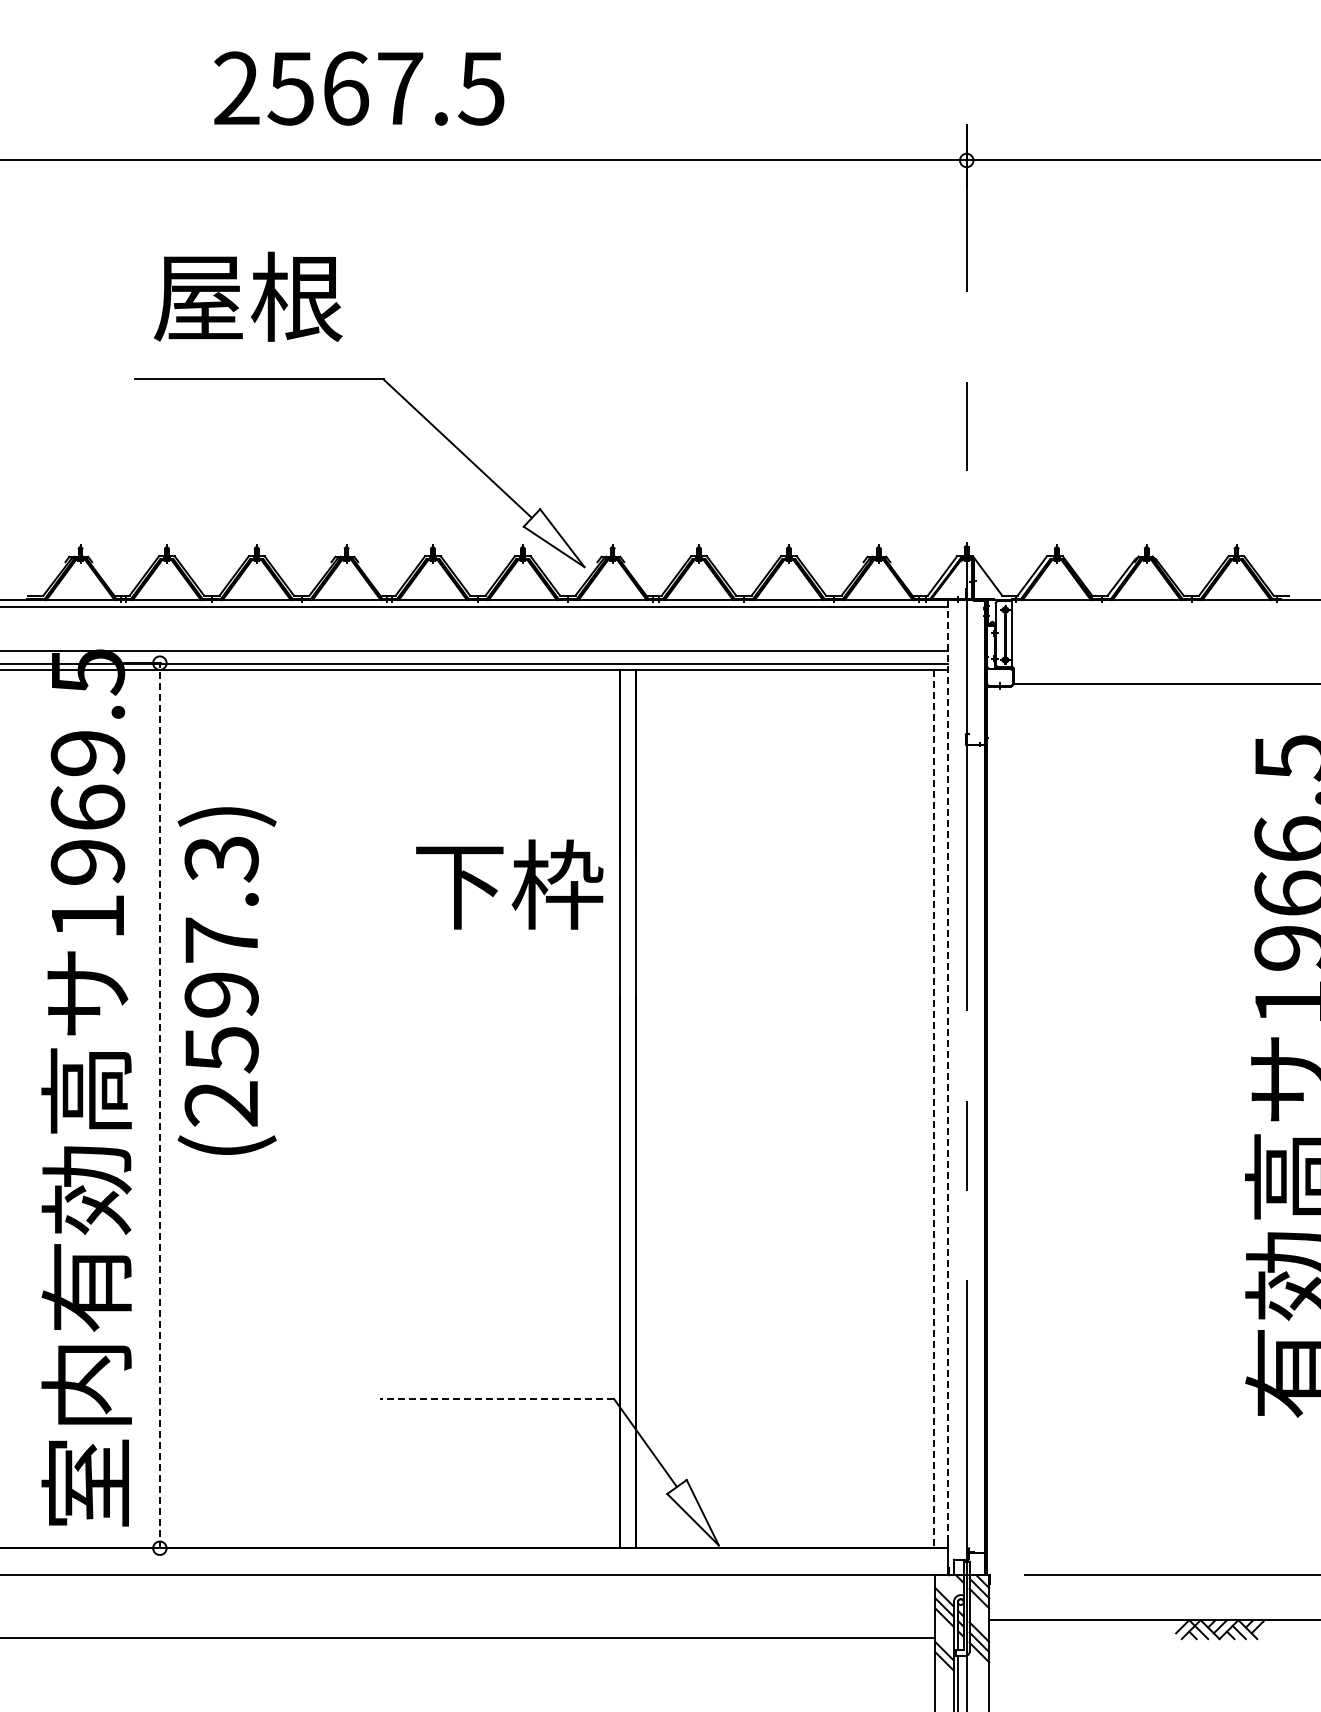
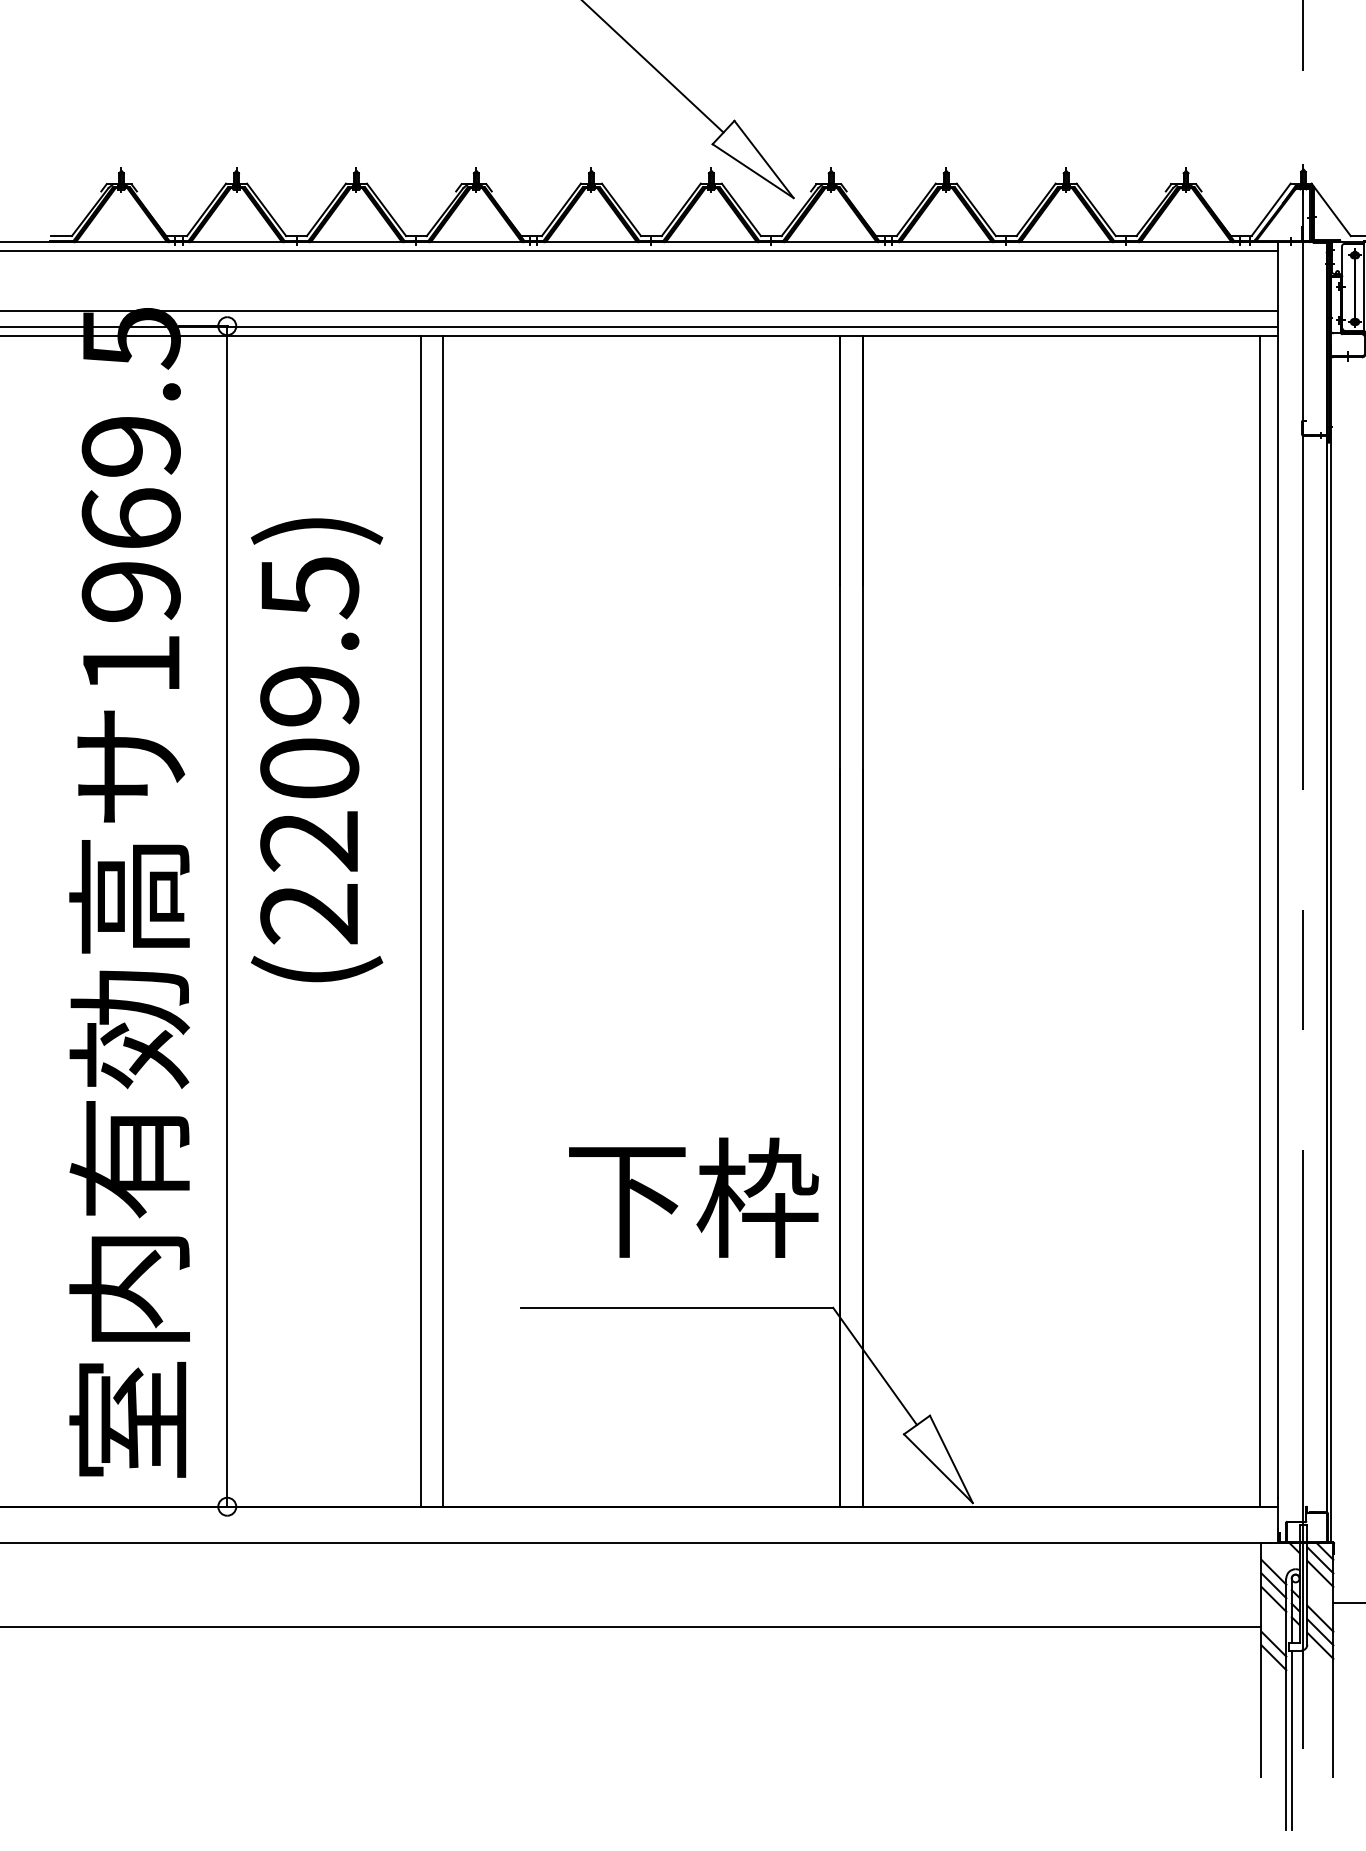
text: (509, 884) -> (693, 1197), moved
text: (221, 954) -> (309, 714), (2597.3) -> (2209.5)
line: (947, 1071) -> (1277, 870), dashed -> solid
line: (159, 1105) -> (226, 916), dashed -> solid
line: (304, 1109) -> (420, 921), added
line: (321, 1109) -> (442, 921), added
line: (934, 1109) -> (1260, 921), dashed -> solid
line: (497, 1399) -> (677, 1308), dashed -> solid

